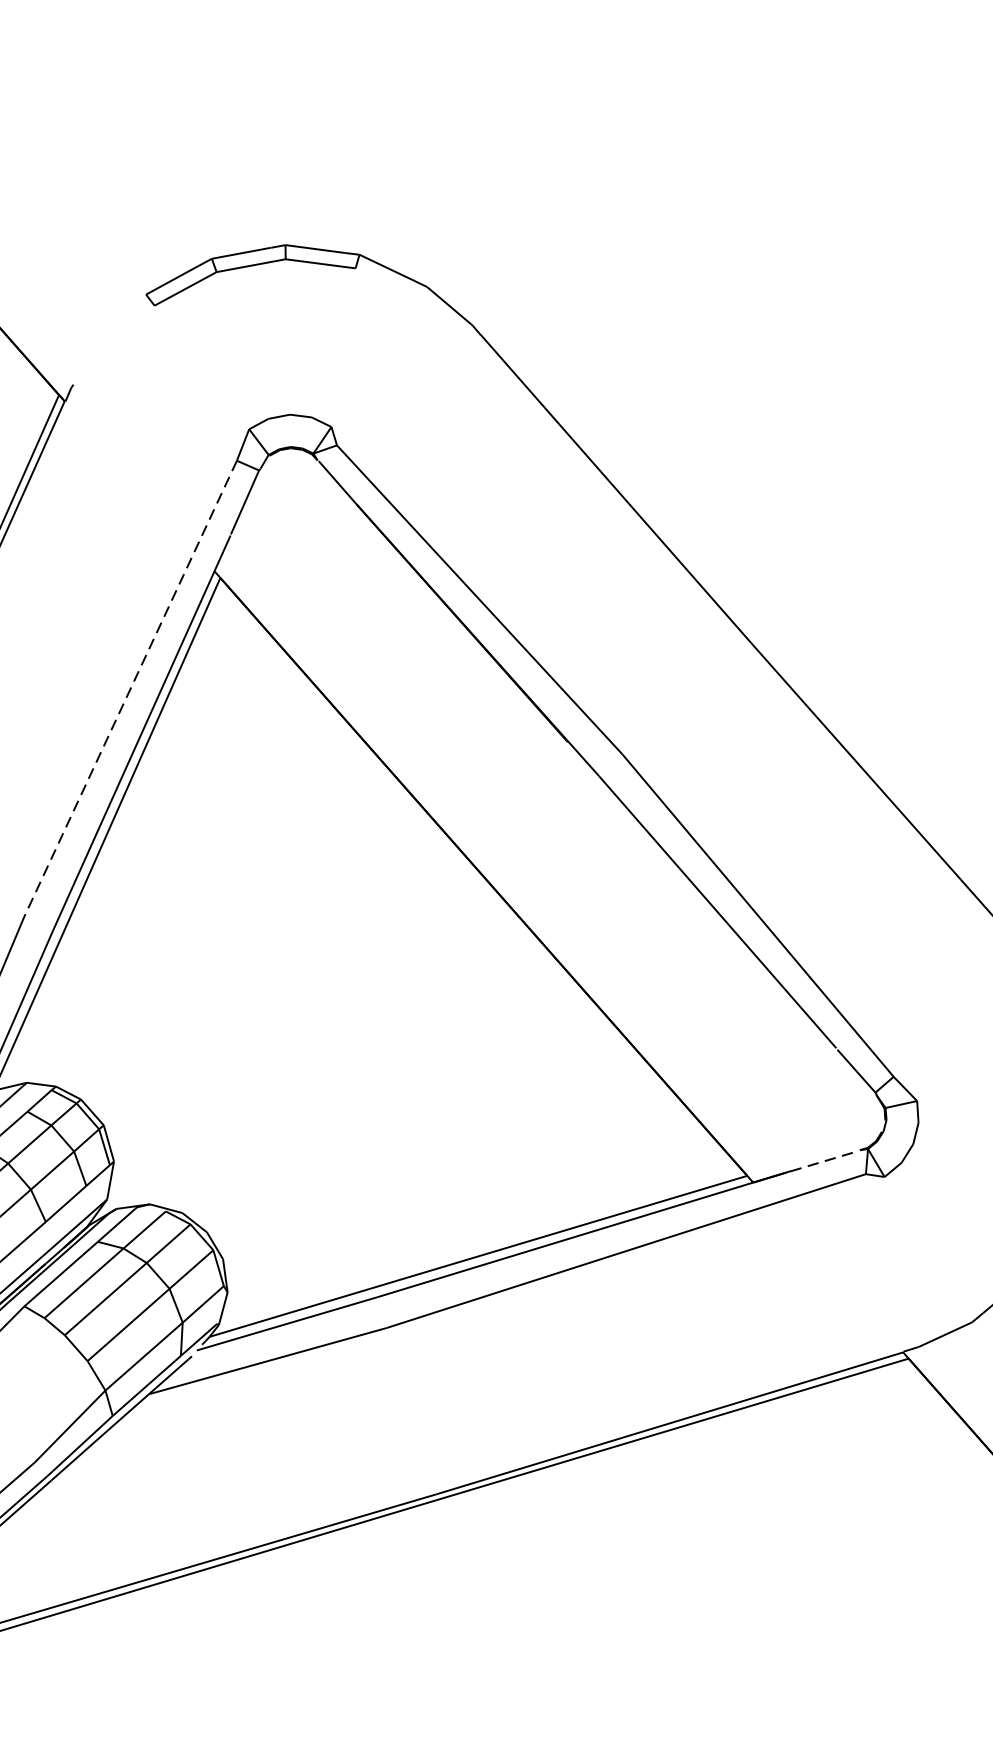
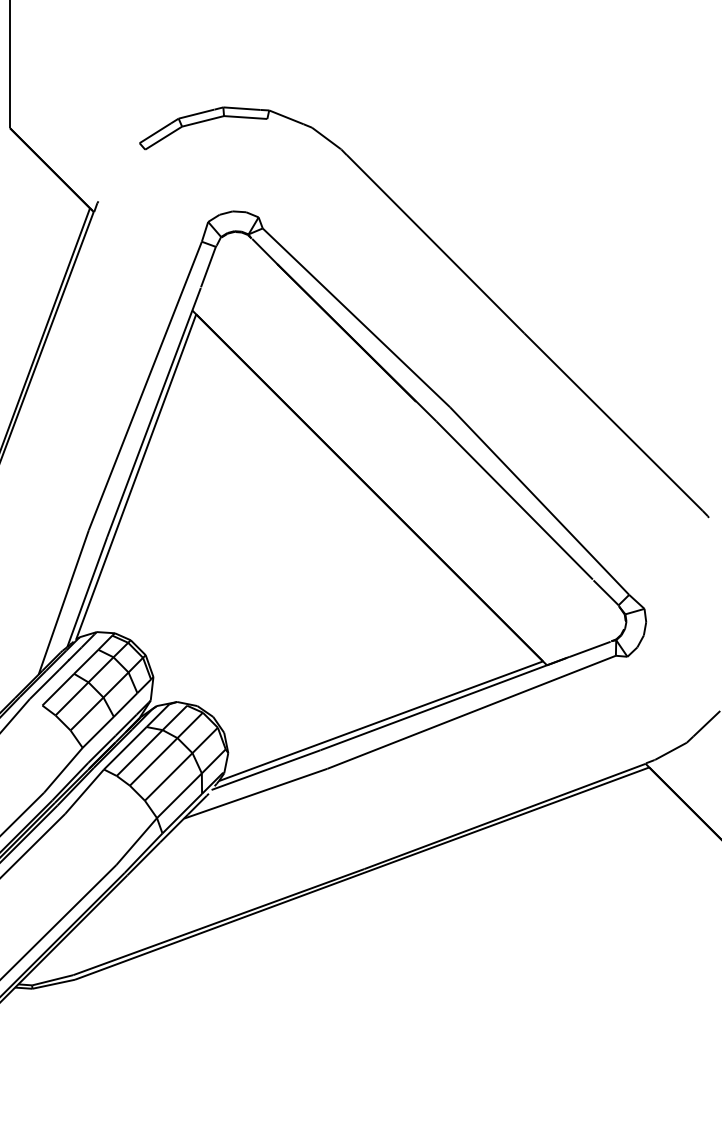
line: (130, 689) -> (145, 386), dashed -> solid
line: (825, 1161) -> (590, 649), dashed -> solid

